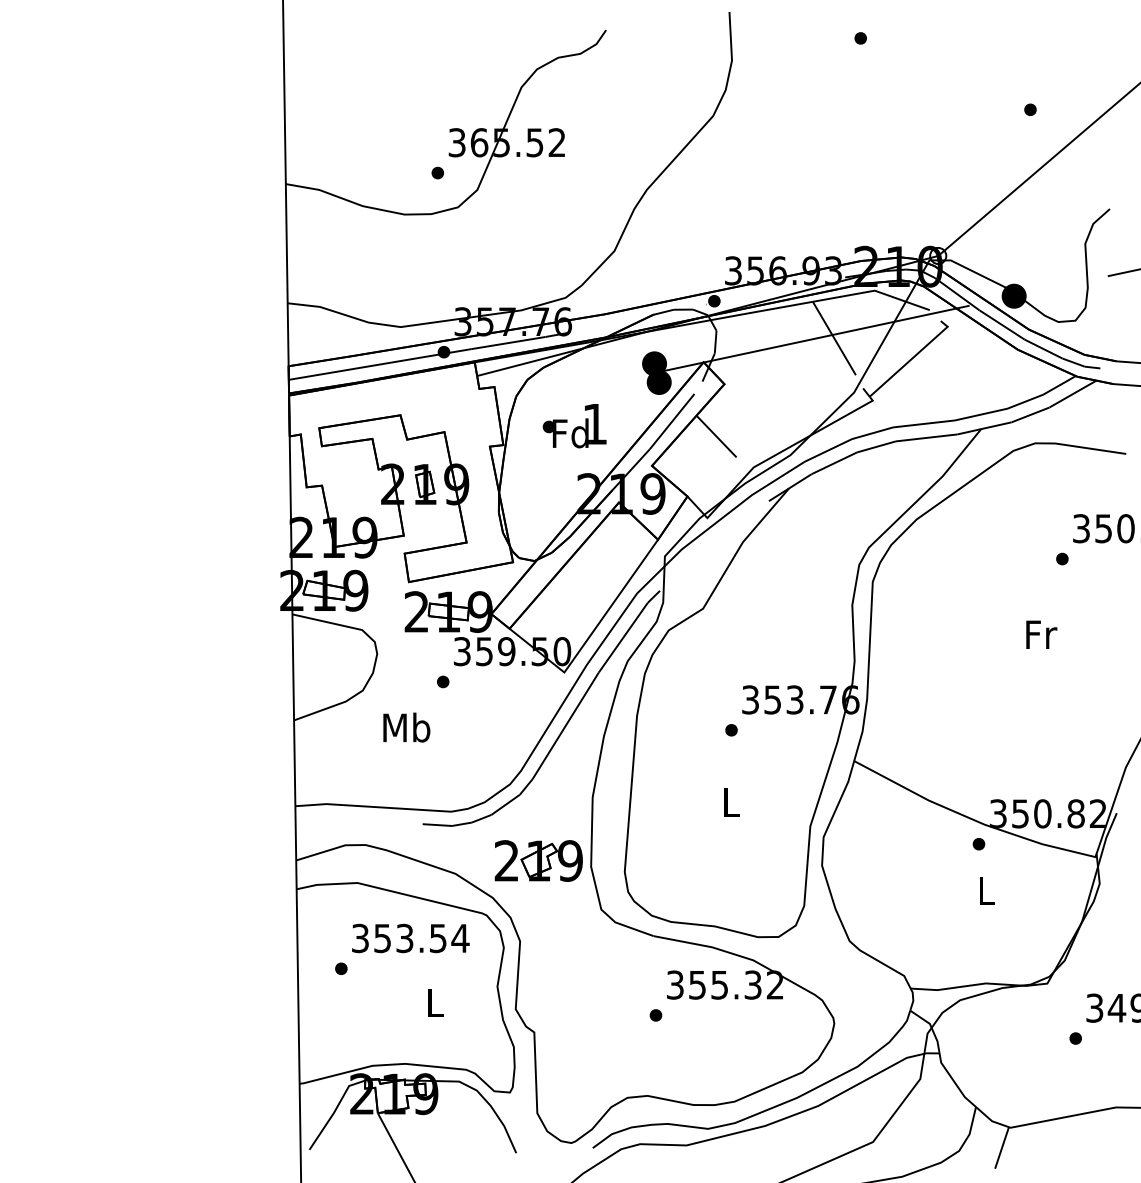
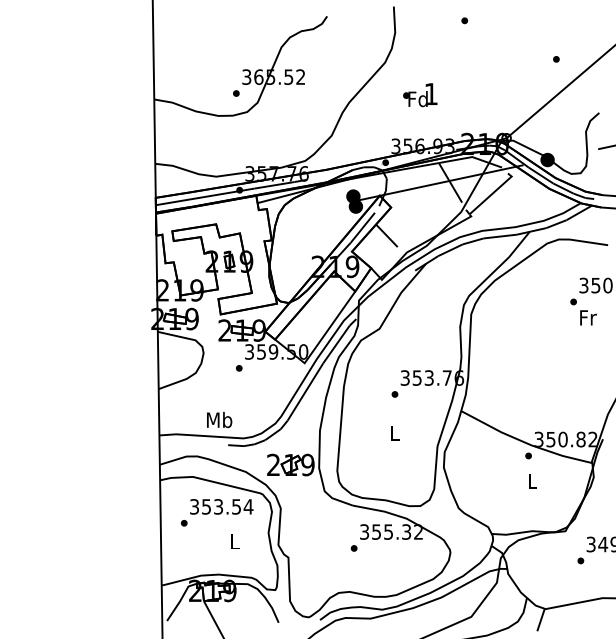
text: (575, 426) -> (420, 95), moved
text: (1041, 634) -> (588, 317), moved
text: (406, 726) -> (219, 419), moved

